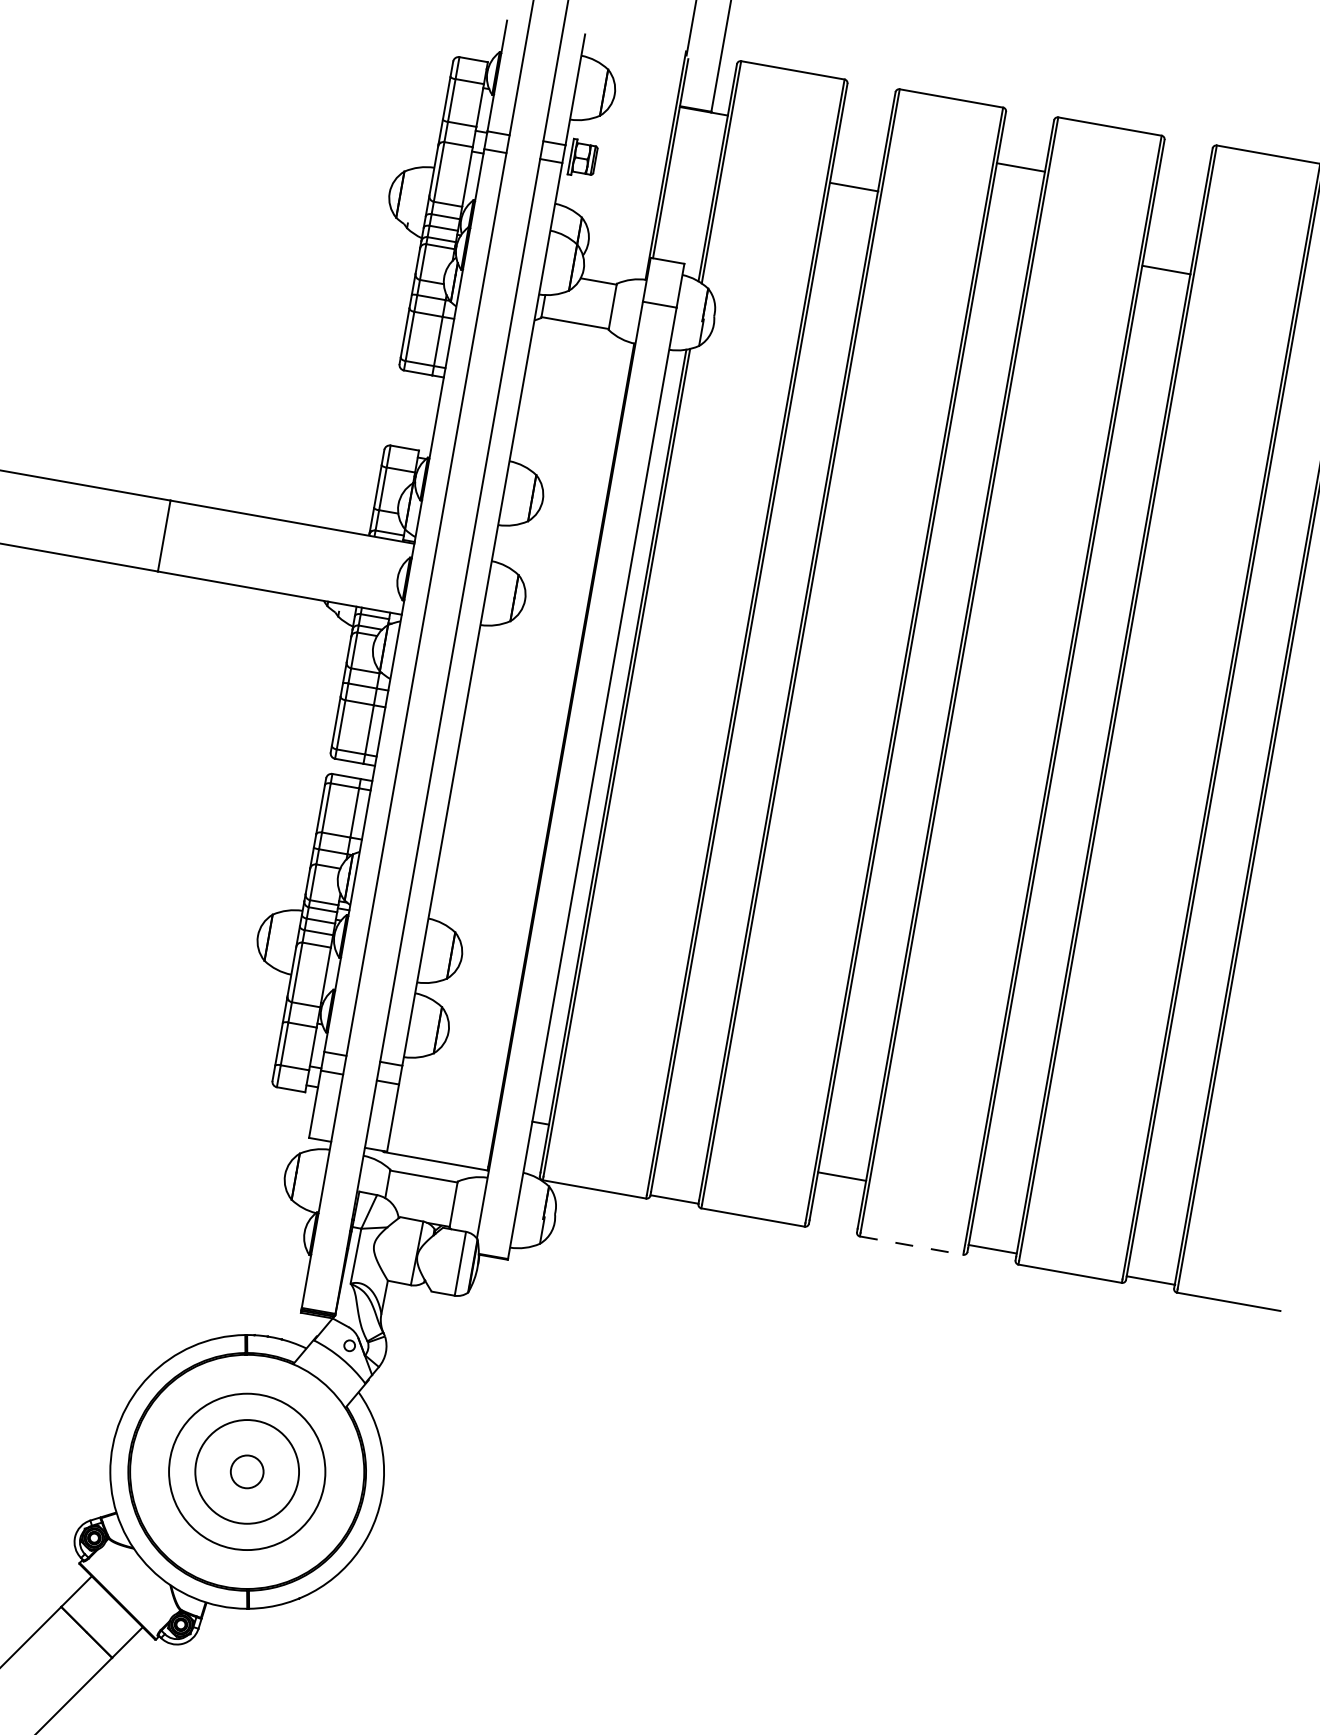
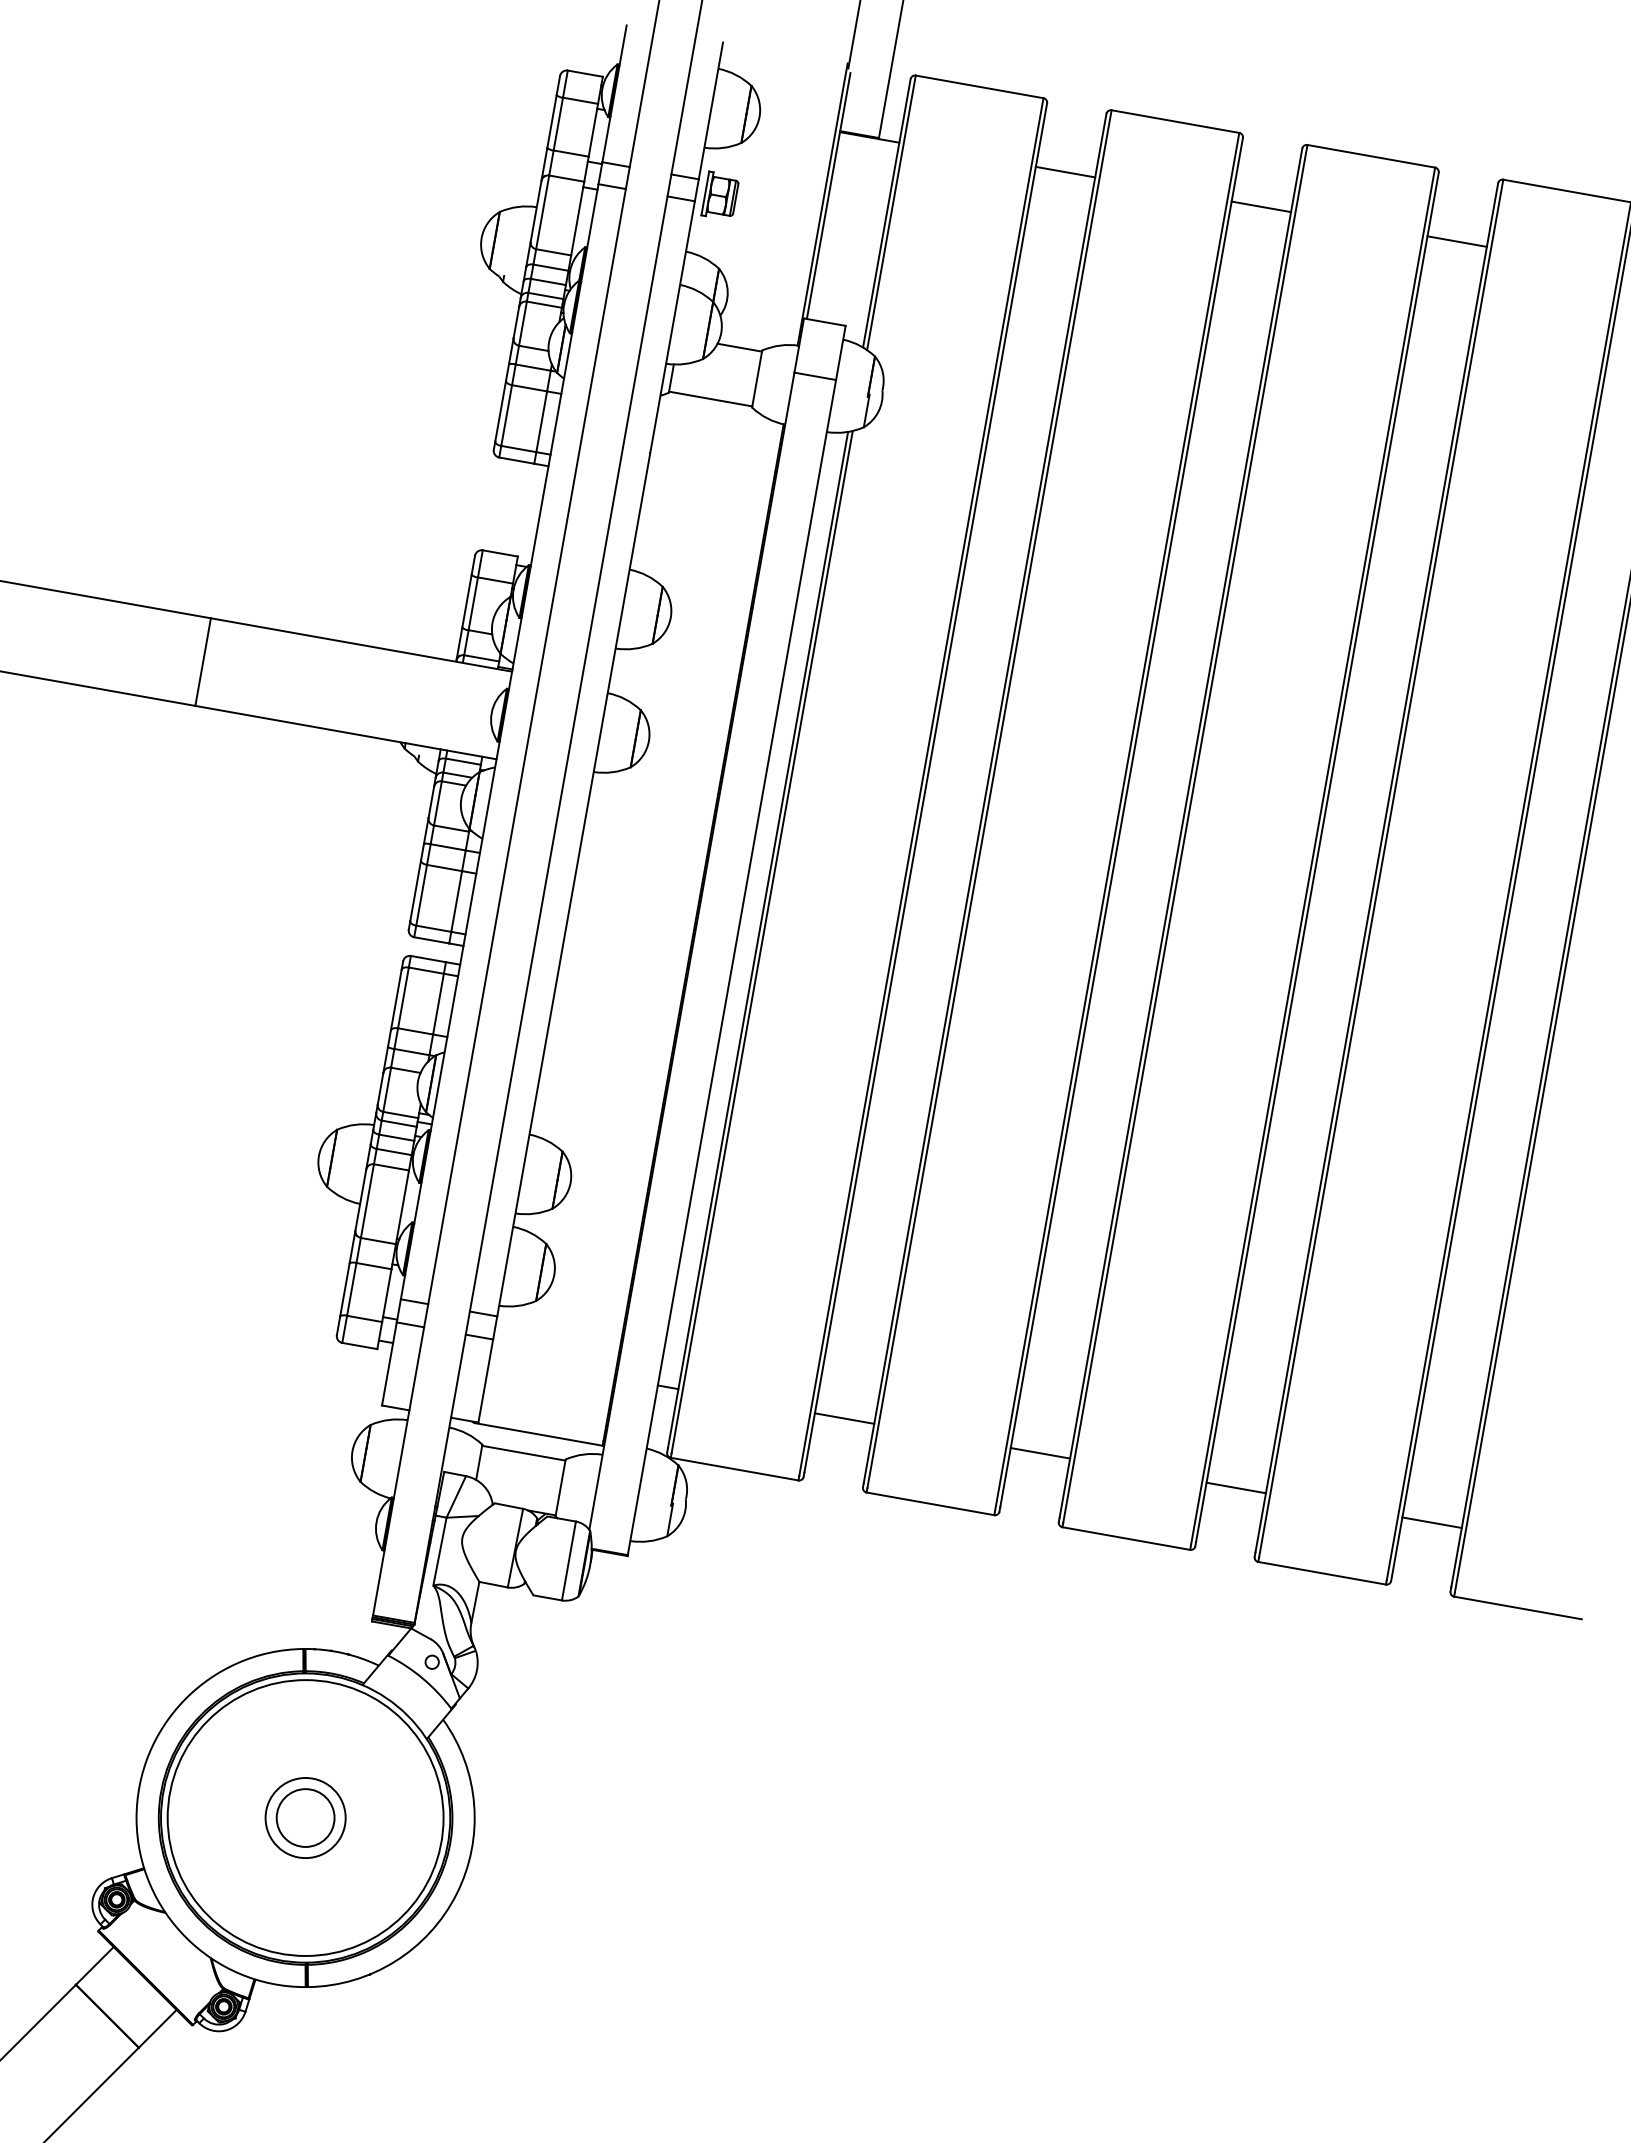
line: (854, 186) -> (1065, 171), moved
line: (1166, 270) -> (1456, 241), moved
line: (674, 1199) -> (844, 1418), moved
line: (911, 1245) -> (1126, 1538), dashed -> solid
line: (991, 1248) -> (1235, 1487), moved
line: (1150, 1280) -> (1431, 1522), moved
circle: (247, 1471) -> (305, 1817), size x1.43
circle: (247, 1471) -> (305, 1817), size x1.43
circle: (247, 1472) -> (305, 1818), size x0.62

